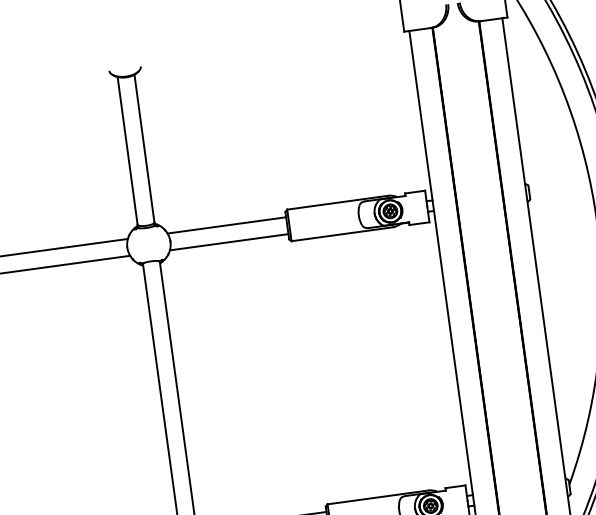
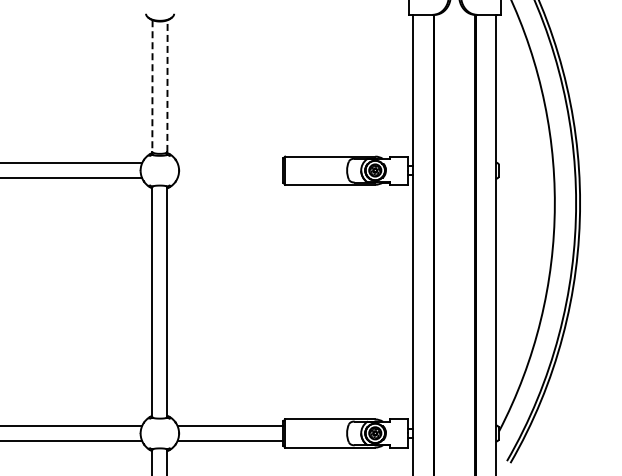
line: (144, 149) -> (167, 86), solid -> dashed
line: (127, 151) -> (152, 86), solid -> dashed
line: (227, 225) -> (230, 163), removed
line: (229, 242) -> (230, 178), removed

